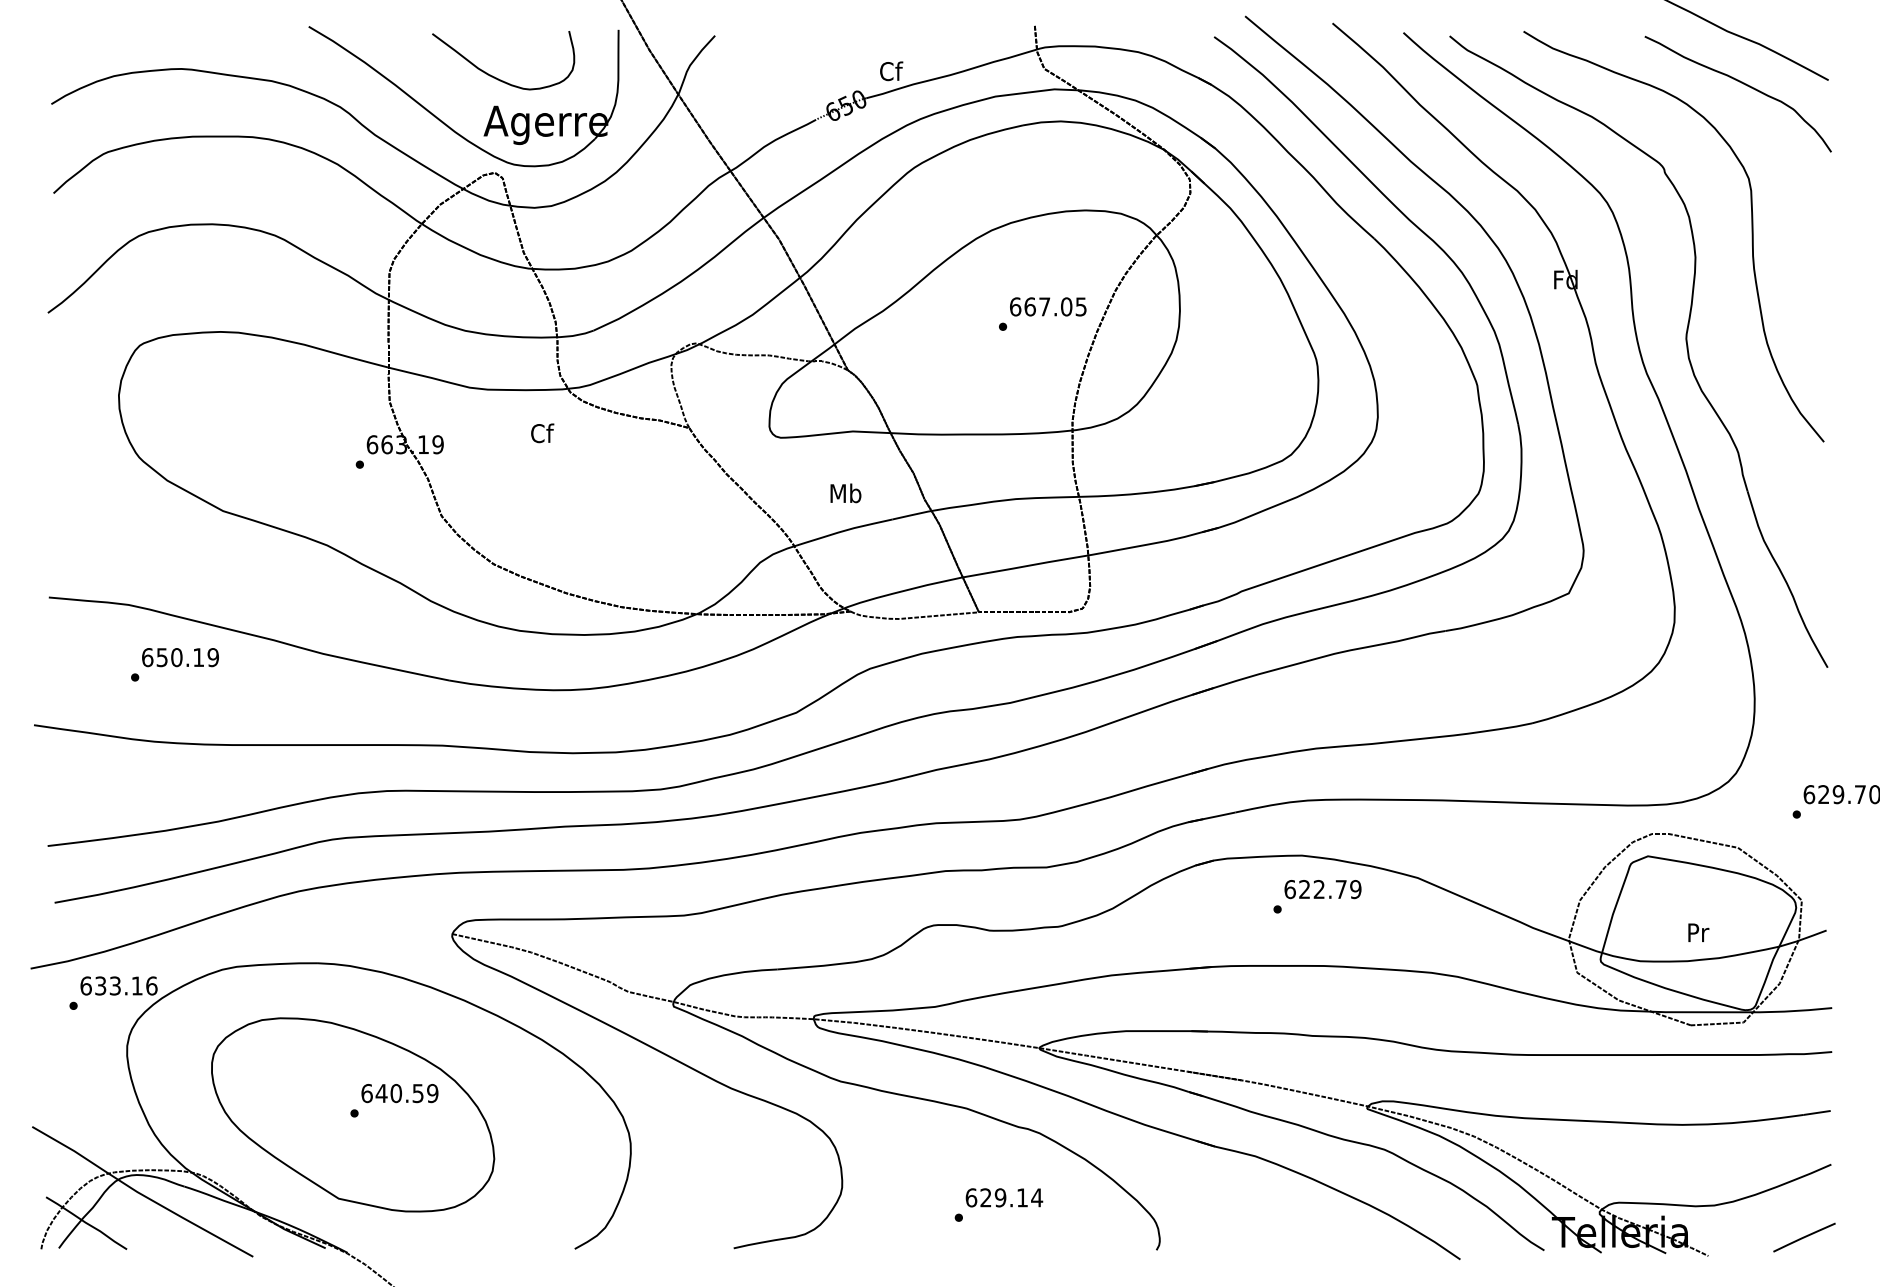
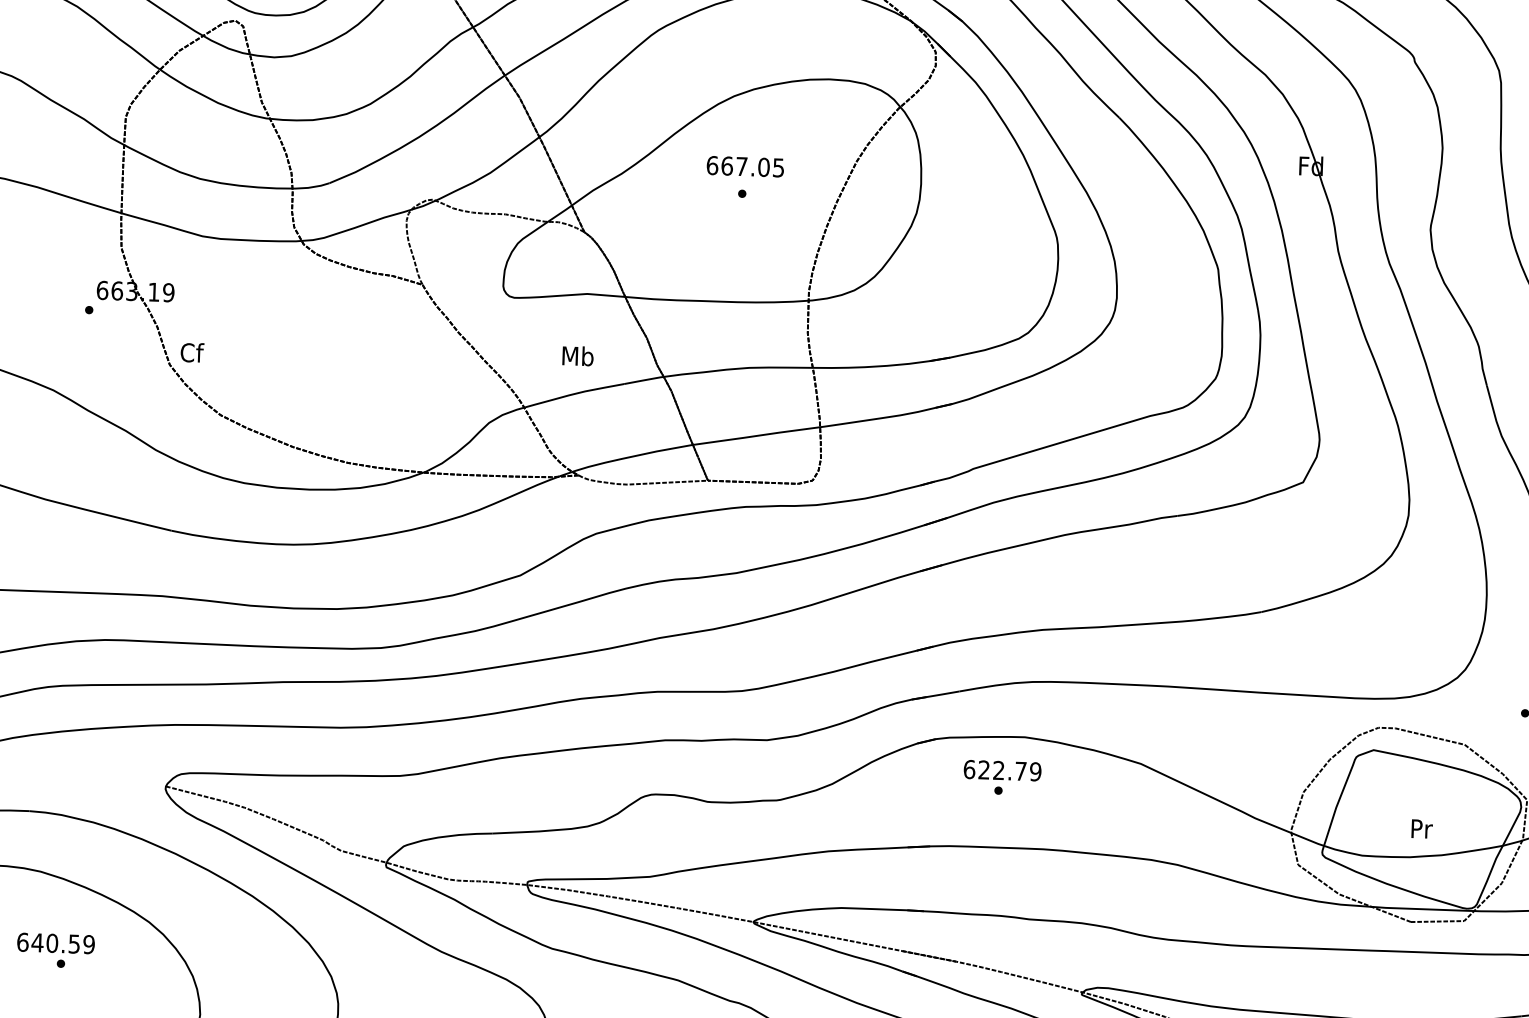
text: (1048, 306) -> (745, 166), moved
text: (542, 433) -> (192, 352), moved
text: (1322, 889) -> (1002, 770), moved
text: (399, 1093) -> (55, 943), moved

